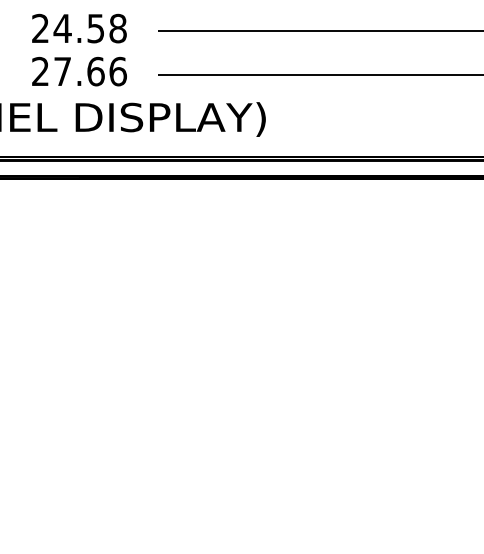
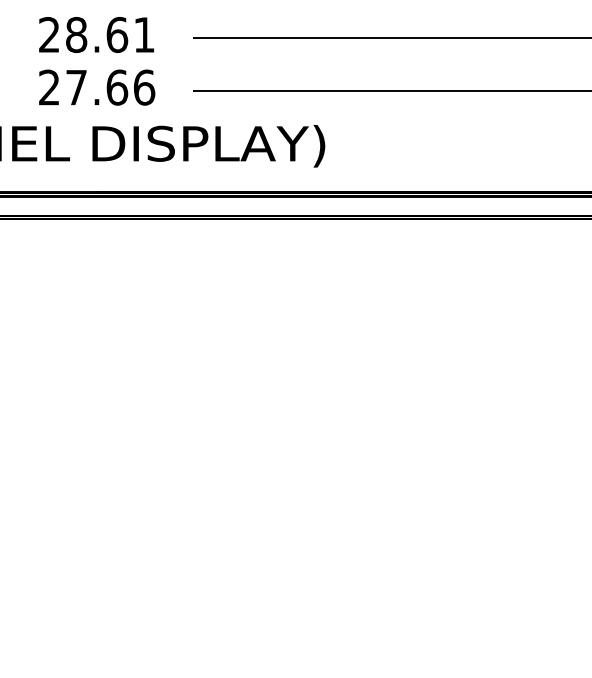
text: (90, 29) -> (110, 35), 24.58 -> 28.61

